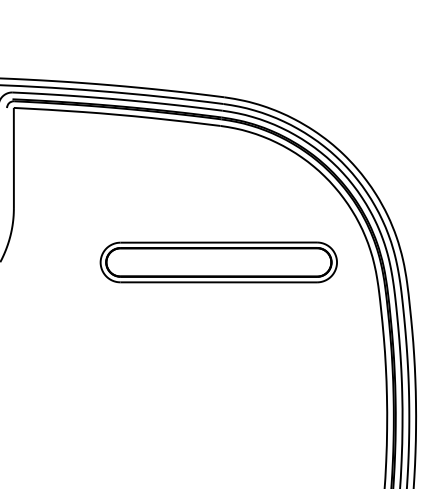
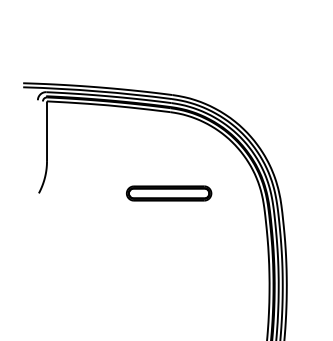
part: (217, 262) -> (168, 193), size x0.6

